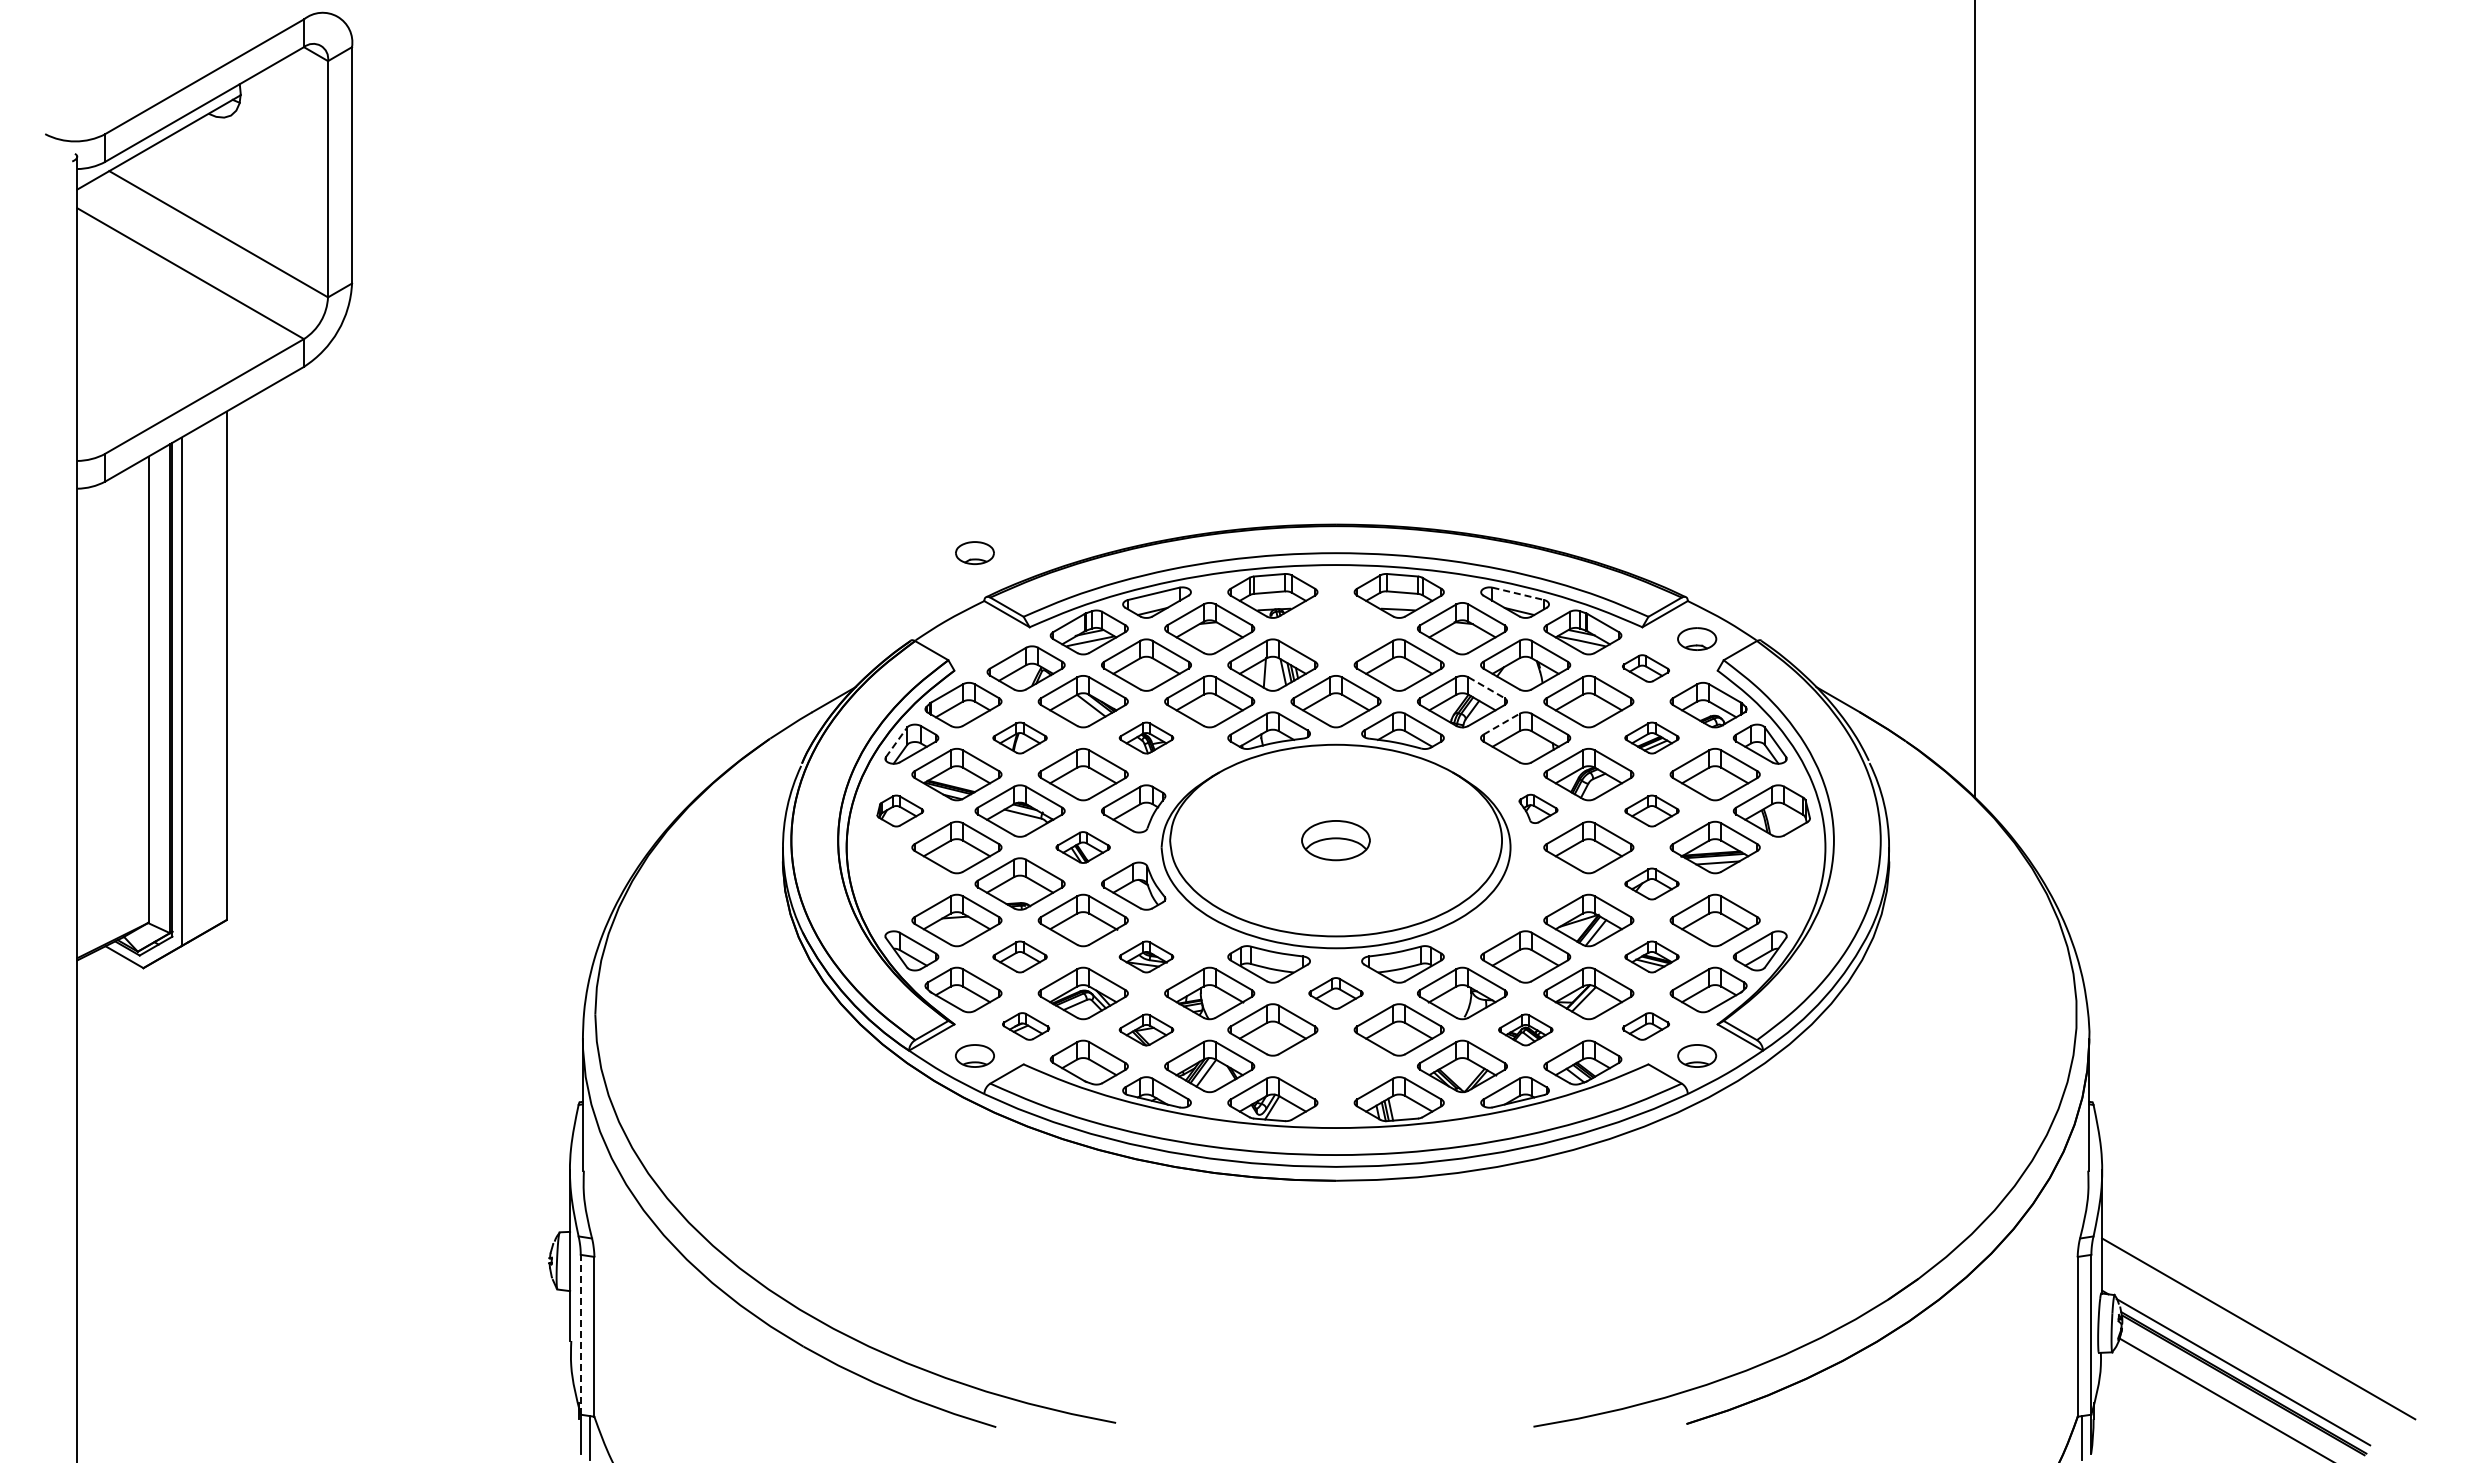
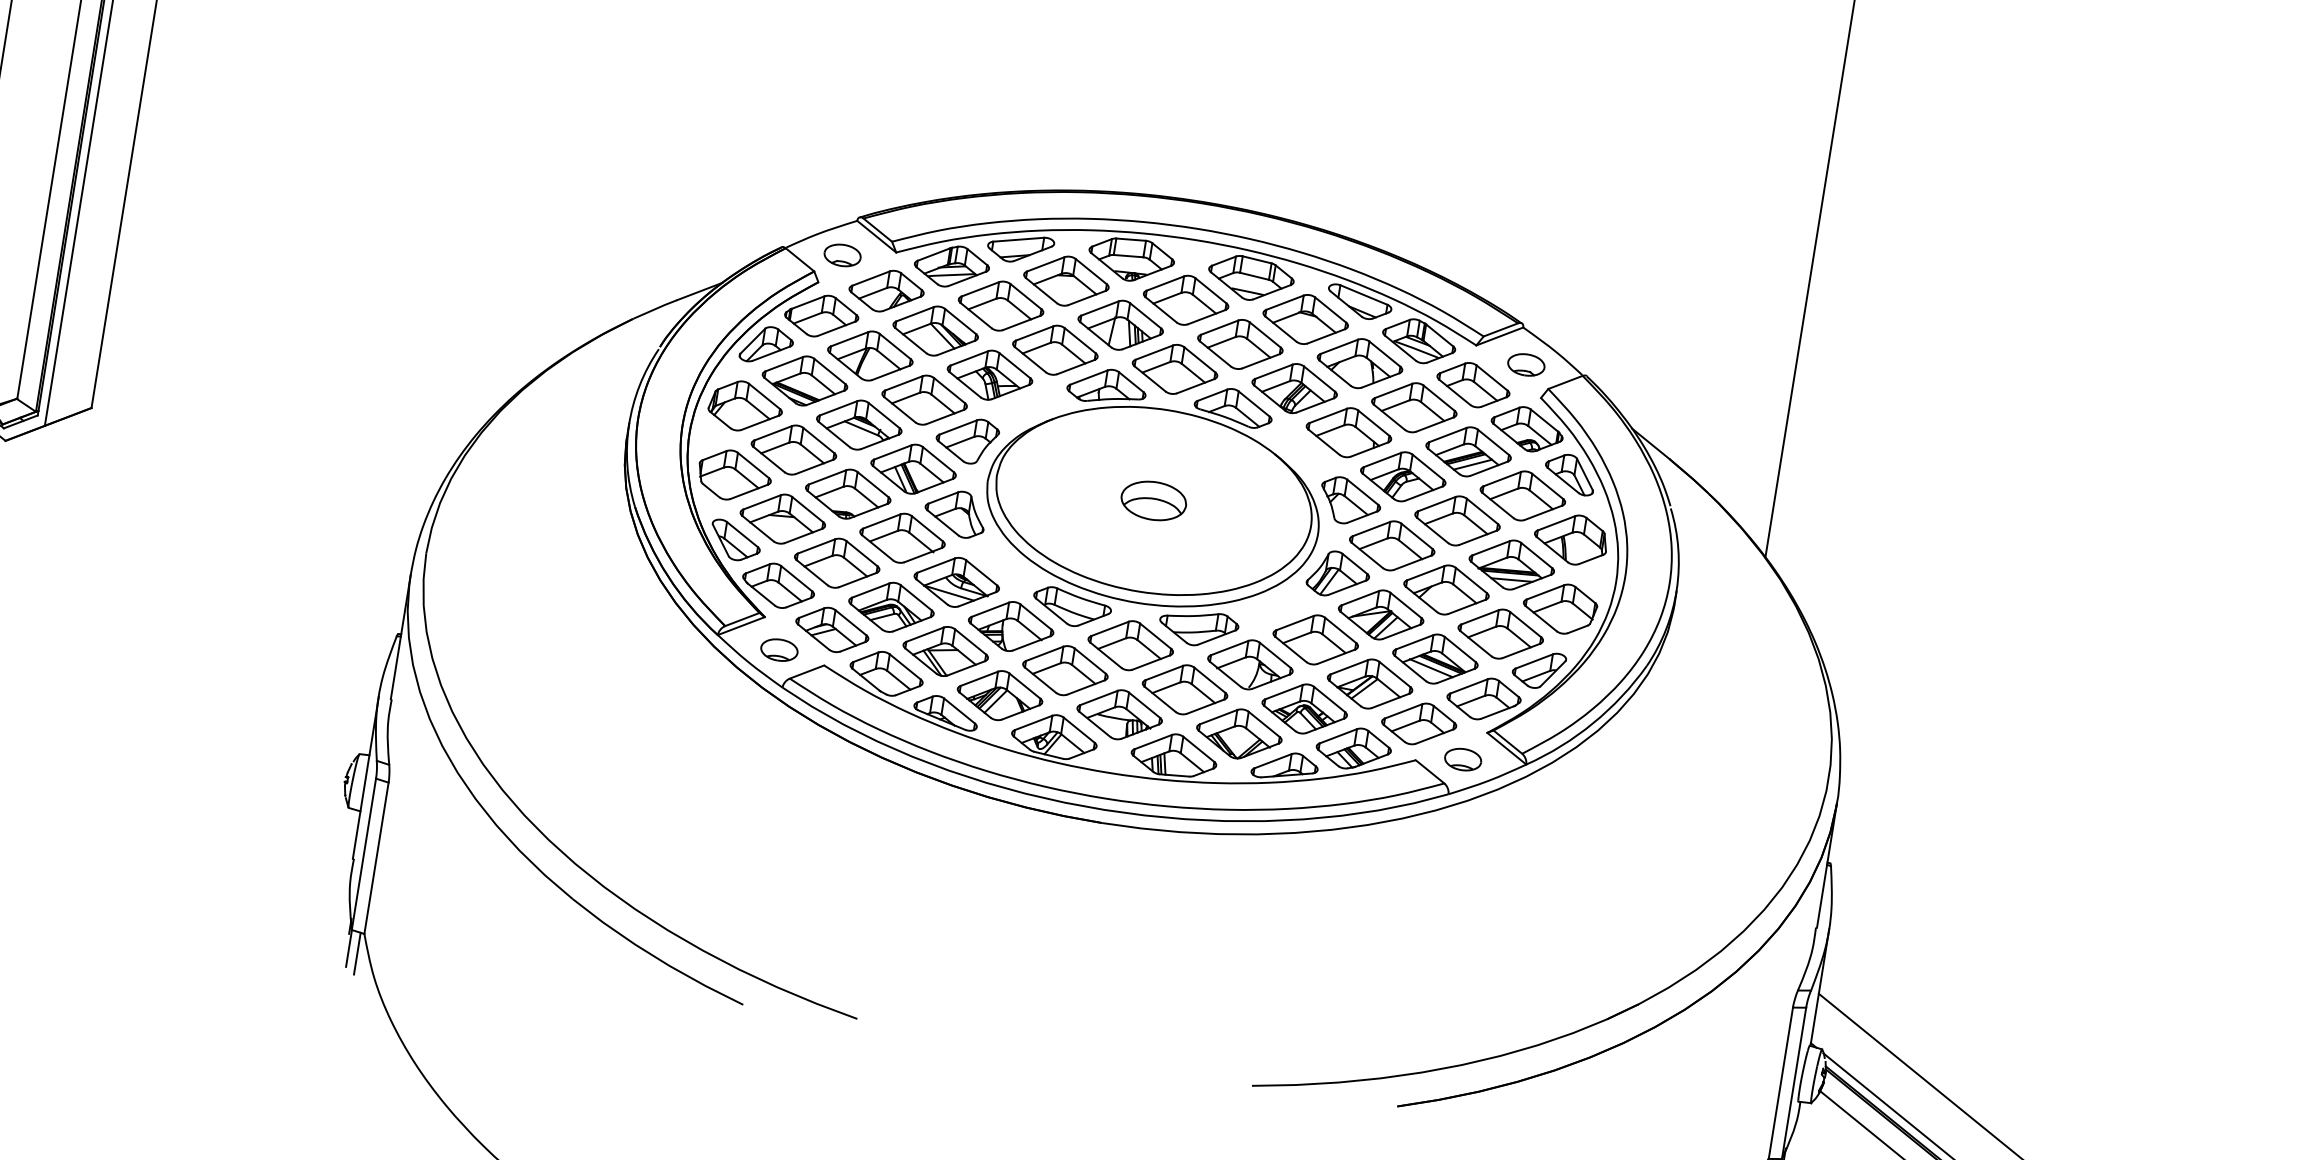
part: (974, 552) -> (842, 254), moved
line: (1518, 593) -> (1364, 294), dashed -> solid
part: (1335, 628) -> (1185, 300), added
part: (1645, 668) -> (1472, 384), size x1.67
line: (1486, 687) -> (1319, 378), dashed -> solid
line: (1501, 724) -> (1328, 416), dashed -> solid
part: (1019, 737) -> (869, 355), size x1.67
part: (1146, 737) -> (990, 374), size x1.67
part: (1651, 737) -> (1468, 451), size x1.67
line: (896, 741) -> (752, 340), dashed -> solid
part: (1538, 808) -> (1350, 501), size x1.67
part: (900, 810) -> (746, 406), size x1.67
part: (1651, 810) -> (1457, 520), size x1.67
part: (1082, 847) -> (912, 469), size x1.67
part: (900, 883) -> (735, 475), added
part: (1651, 883) -> (1446, 589), size x1.67
part: (1771, 883) -> (1559, 607), added
part: (1538, 885) -> (1338, 574), added
part: (1019, 956) -> (836, 562), size x1.67
part: (1146, 956) -> (956, 581), size x1.67
part: (1651, 956) -> (1435, 658), size x1.67
part: (1335, 993) -> (1130, 645), size x1.67
part: (1025, 1026) -> (831, 629), size x1.67
part: (1645, 1026) -> (1418, 723), size x1.67
part: (1146, 1029) -> (945, 651), size x1.67
part: (1525, 1029) -> (1304, 708), size x1.67
part: (1335, 1066) -> (1119, 714), added
line: (580, 1334) -> (363, 853), dashed -> solid

